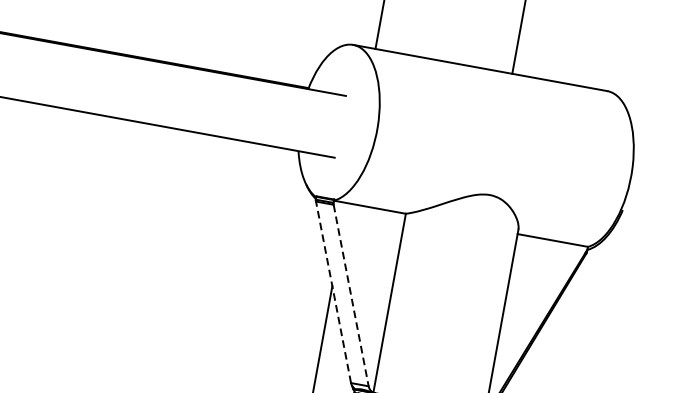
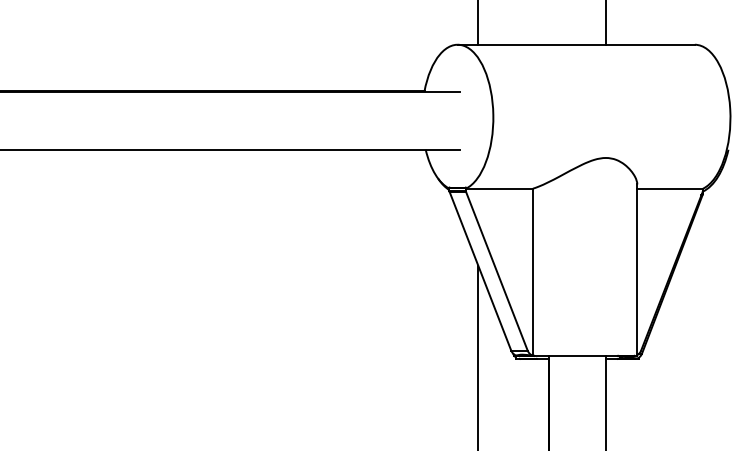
line: (333, 292) -> (480, 271), dashed -> solid
line: (350, 295) -> (496, 271), dashed -> solid

